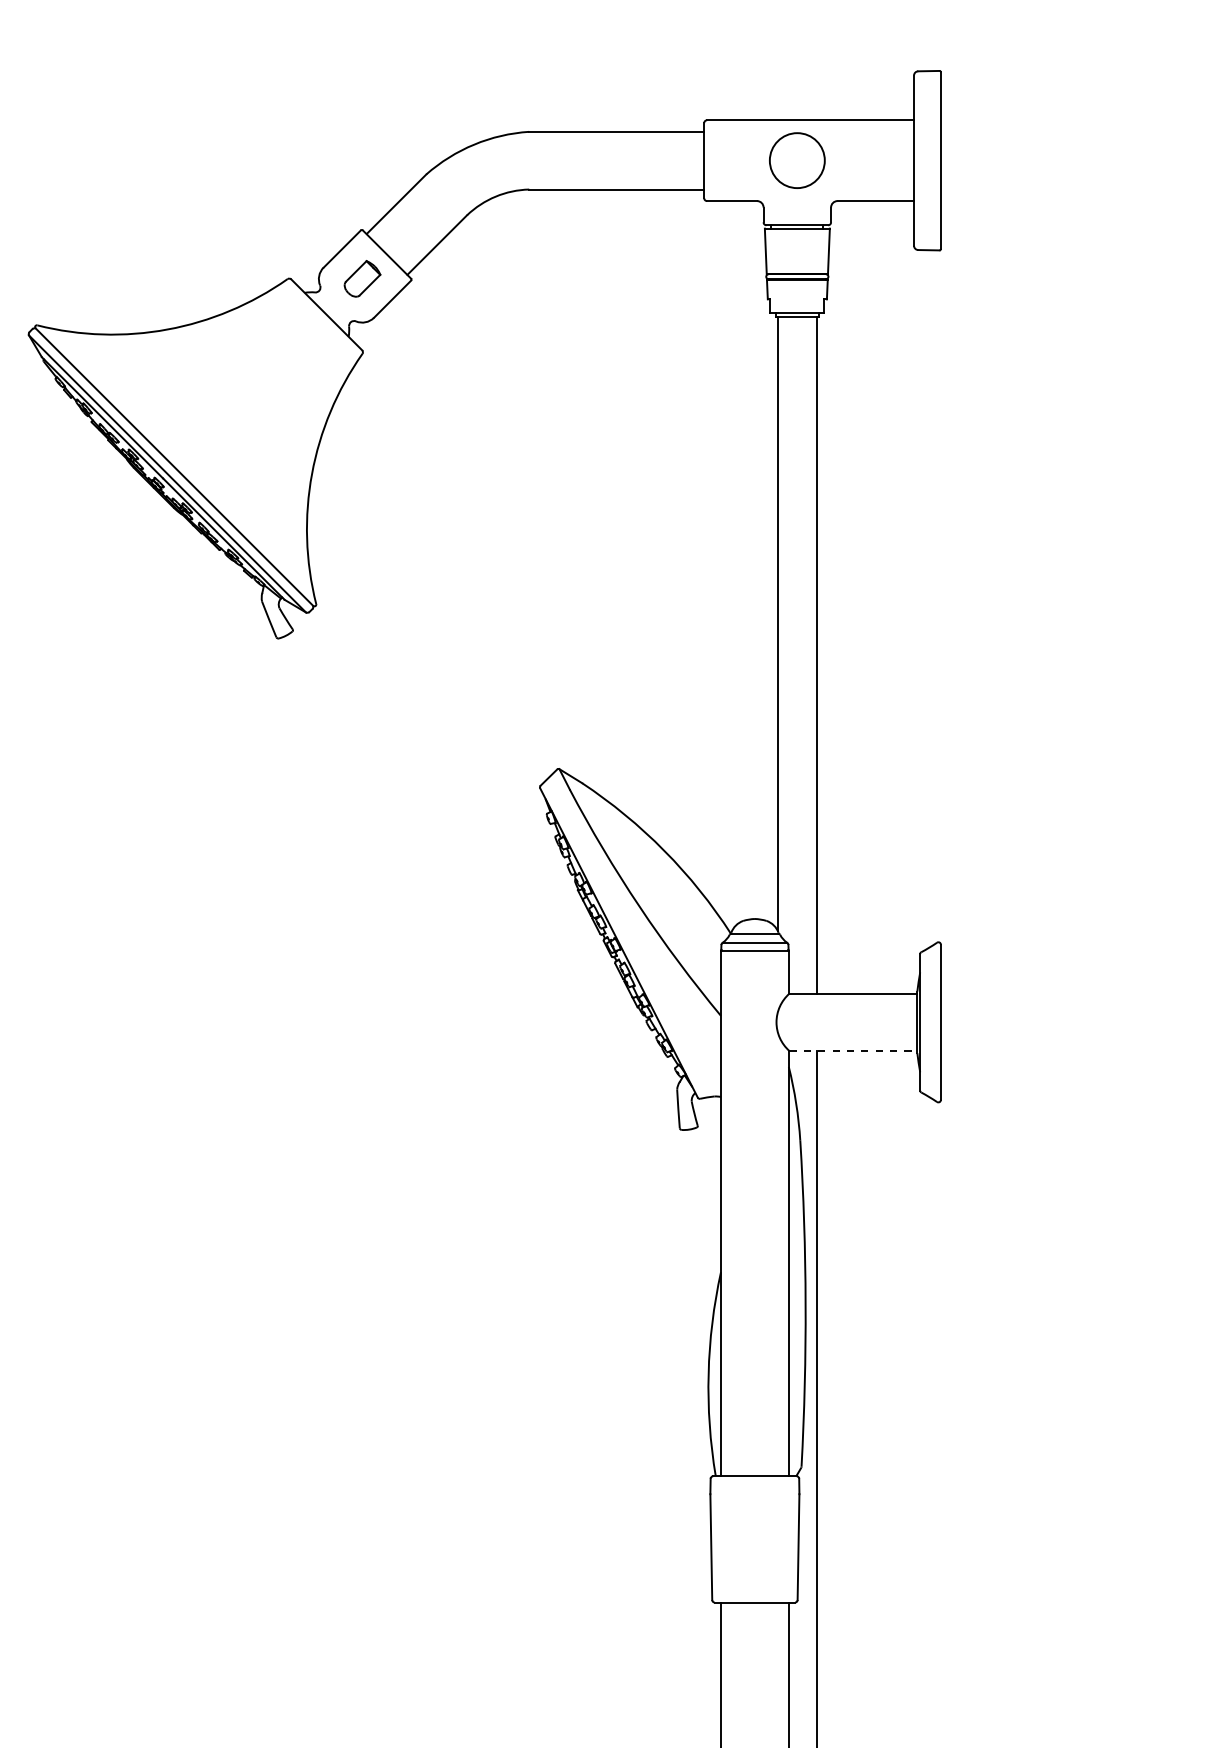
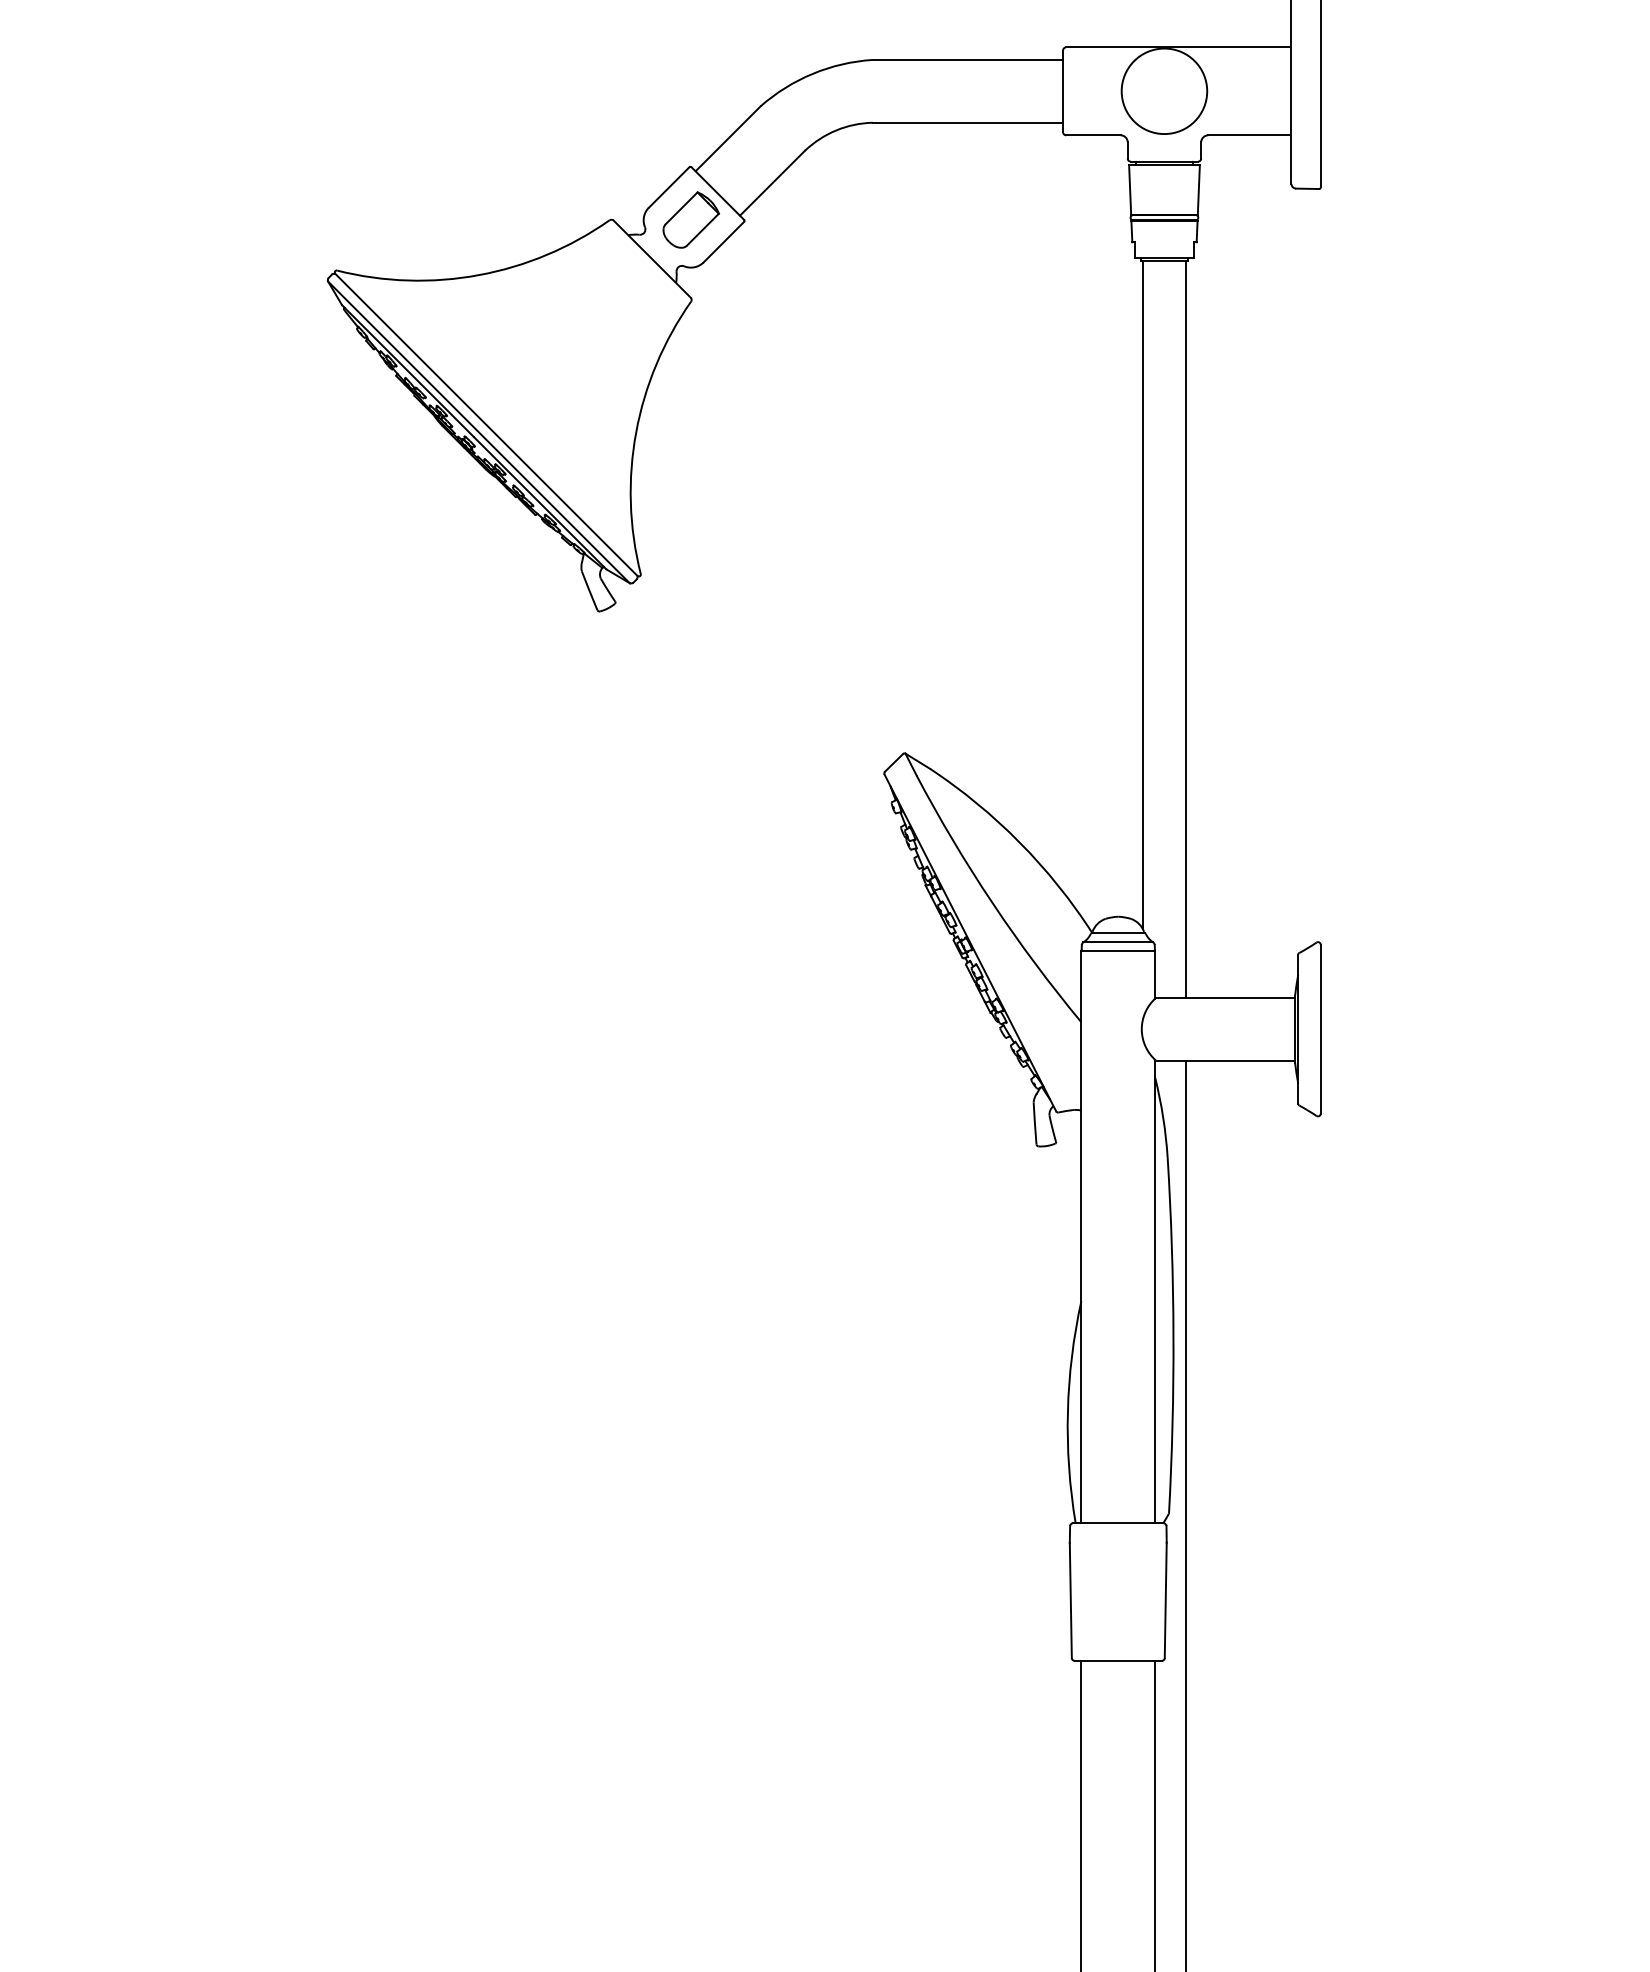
circle: (797, 160) -> (1164, 91), size x1.43
part: (361, 278) -> (690, 219), size x1.43
line: (853, 1051) -> (1225, 1060), dashed -> solid

